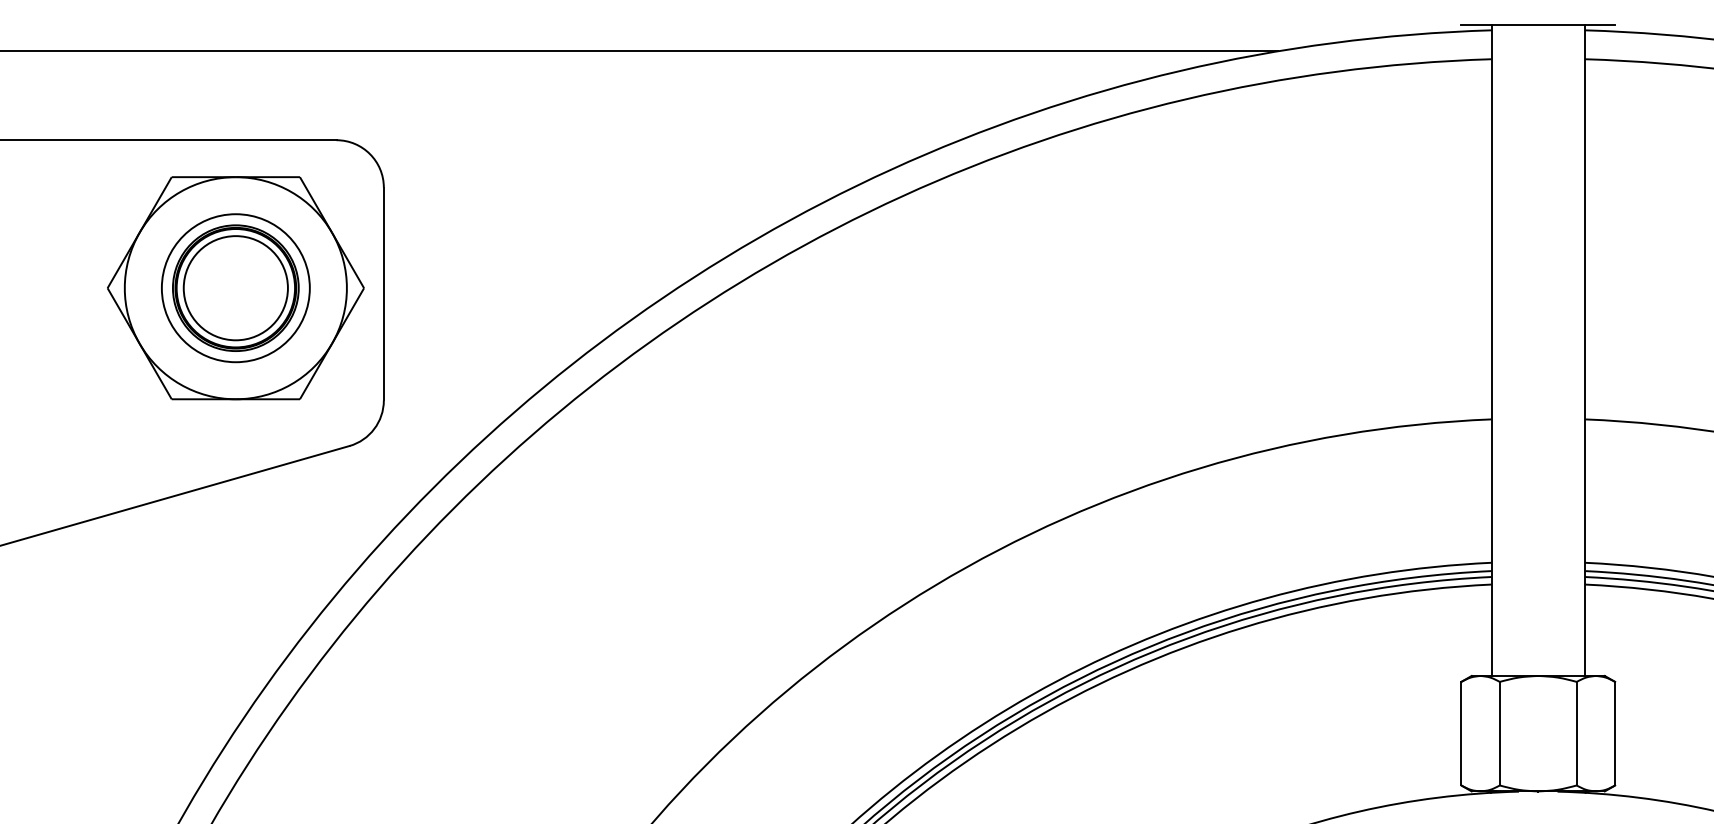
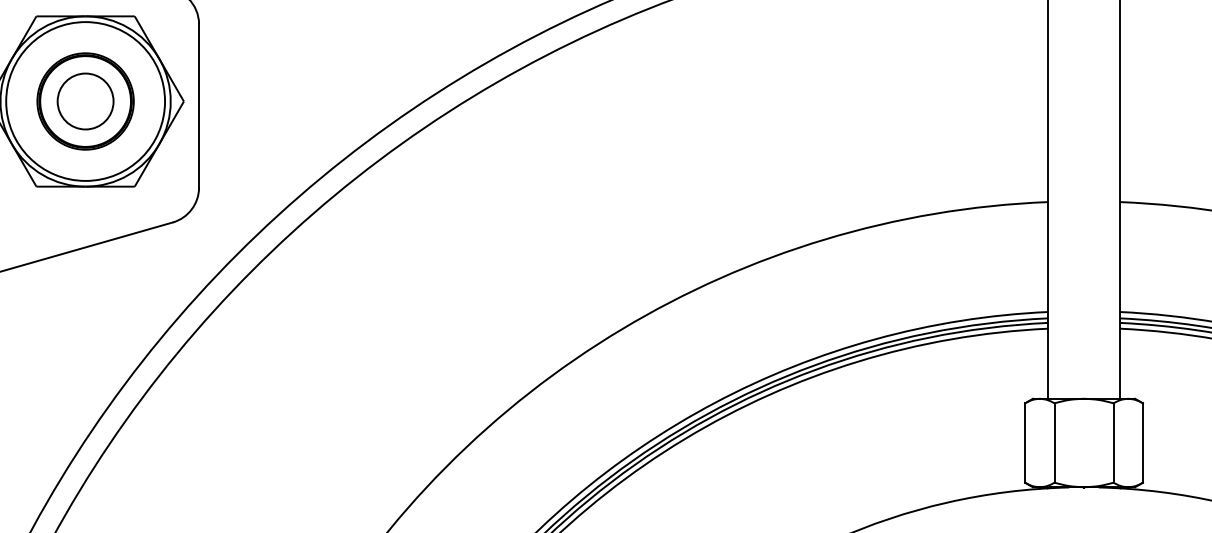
circle: (235, 288) -> (85, 101), size x0.7
circle: (235, 288) -> (85, 101), size x1.4

